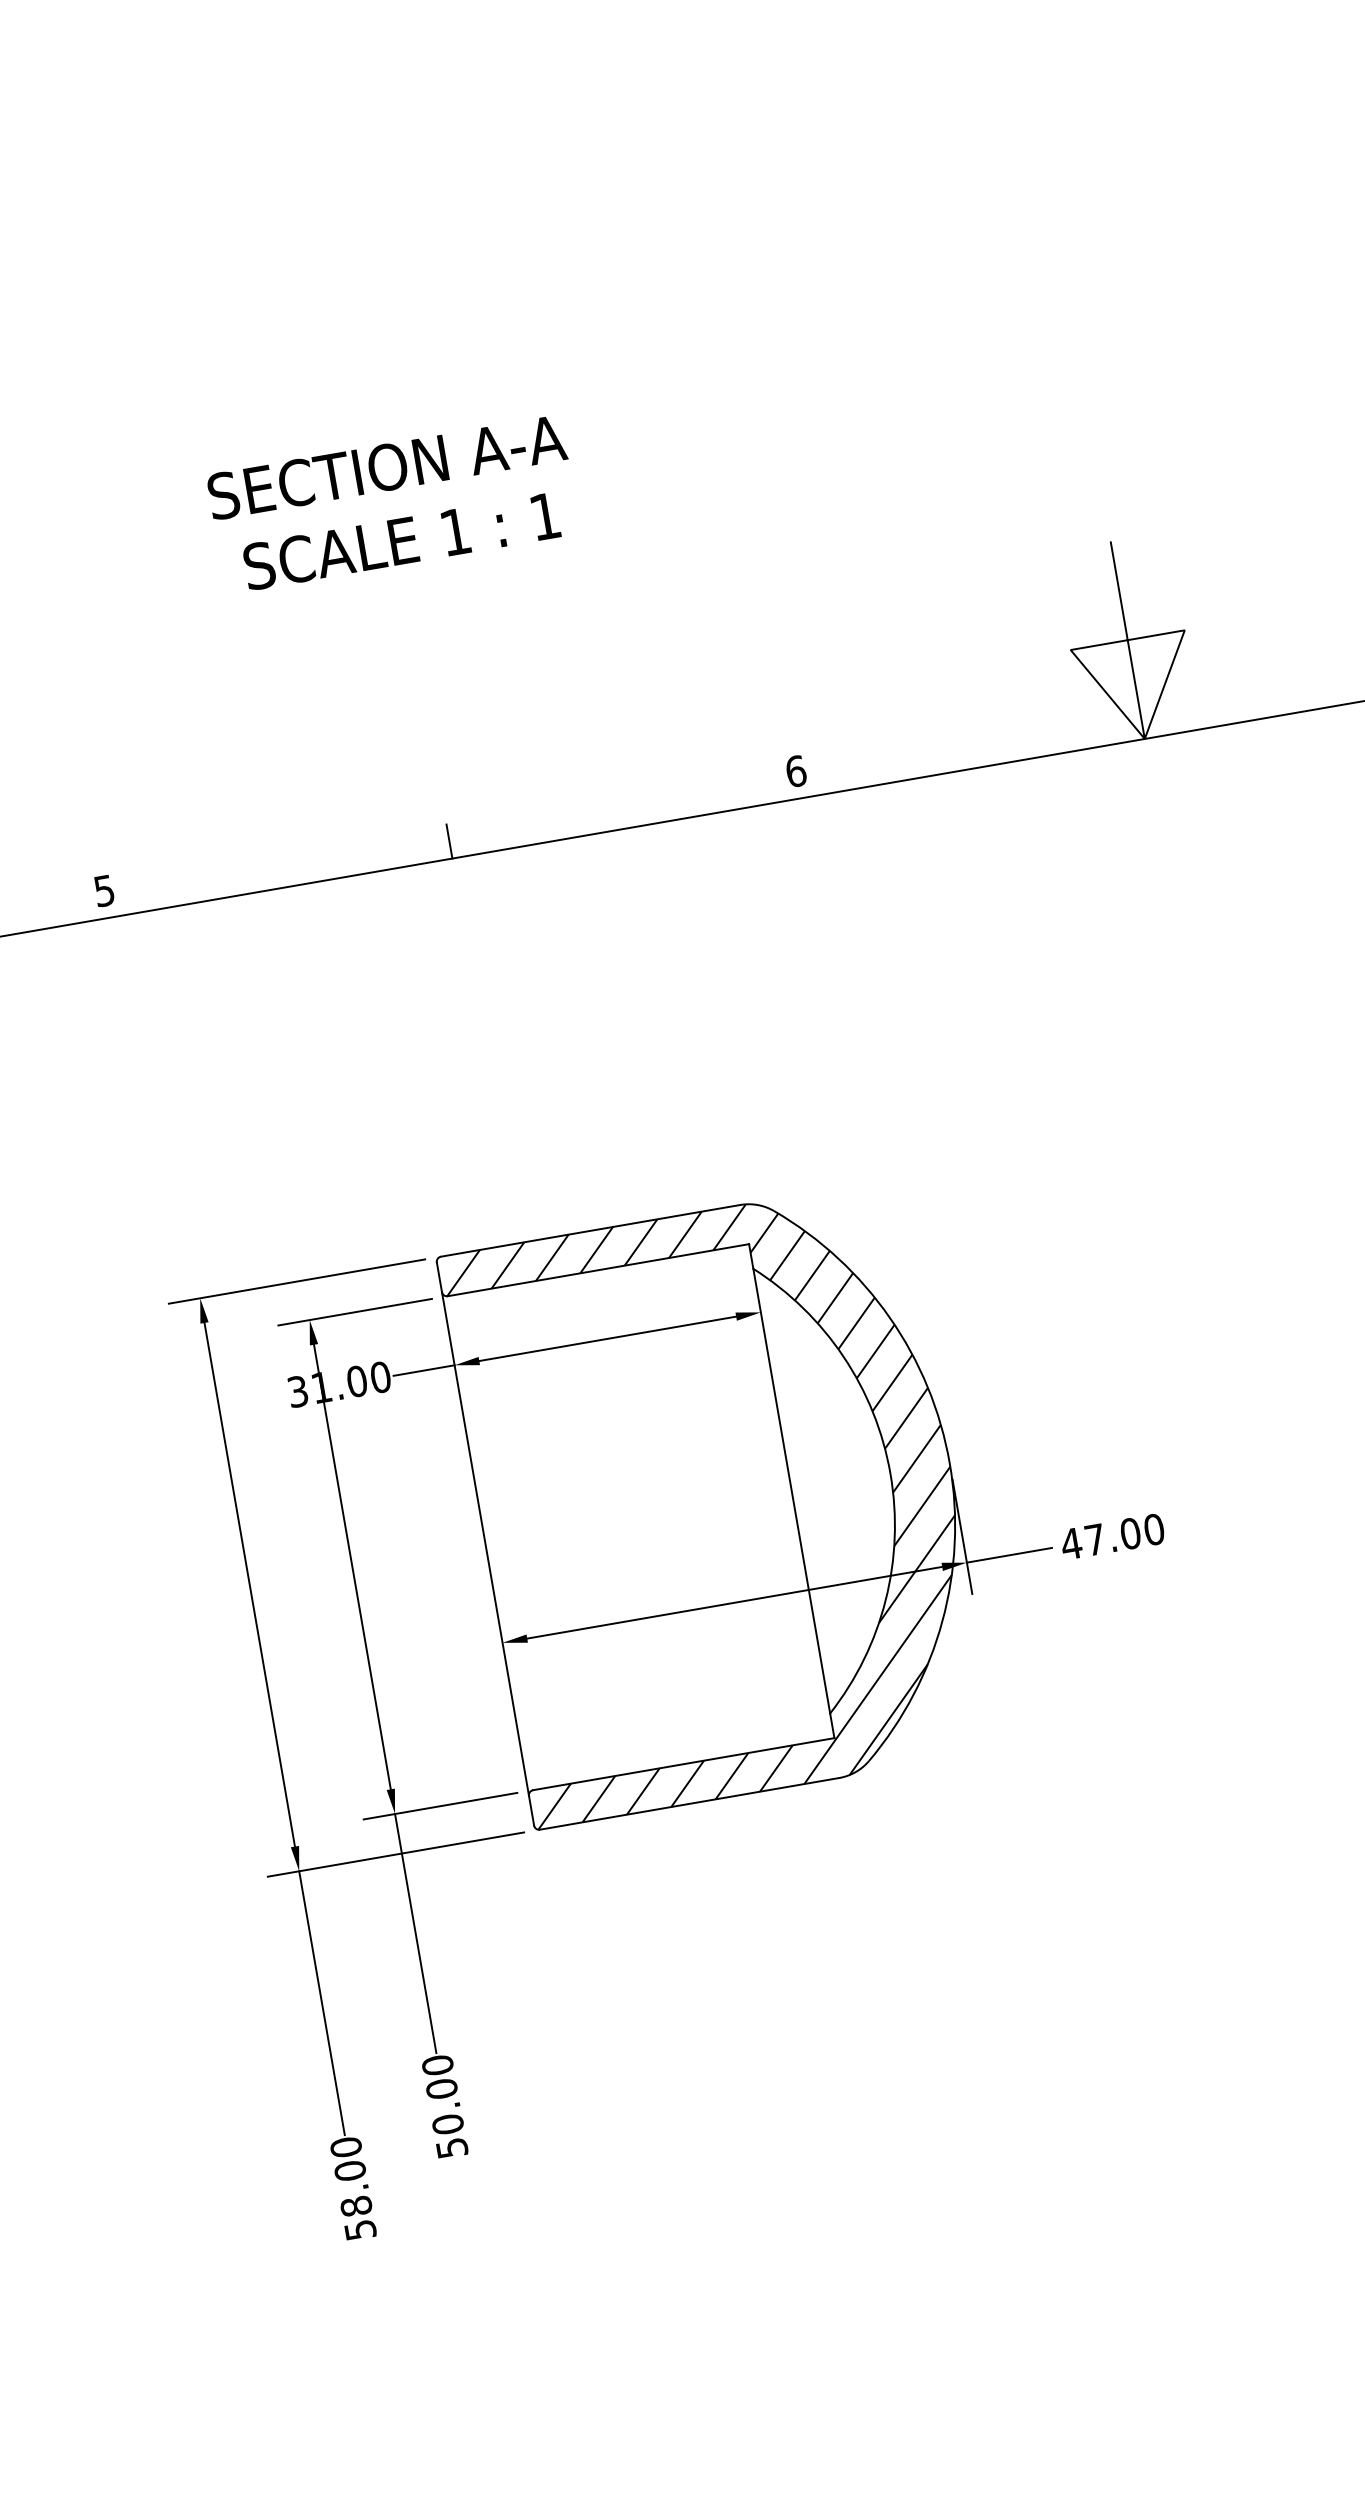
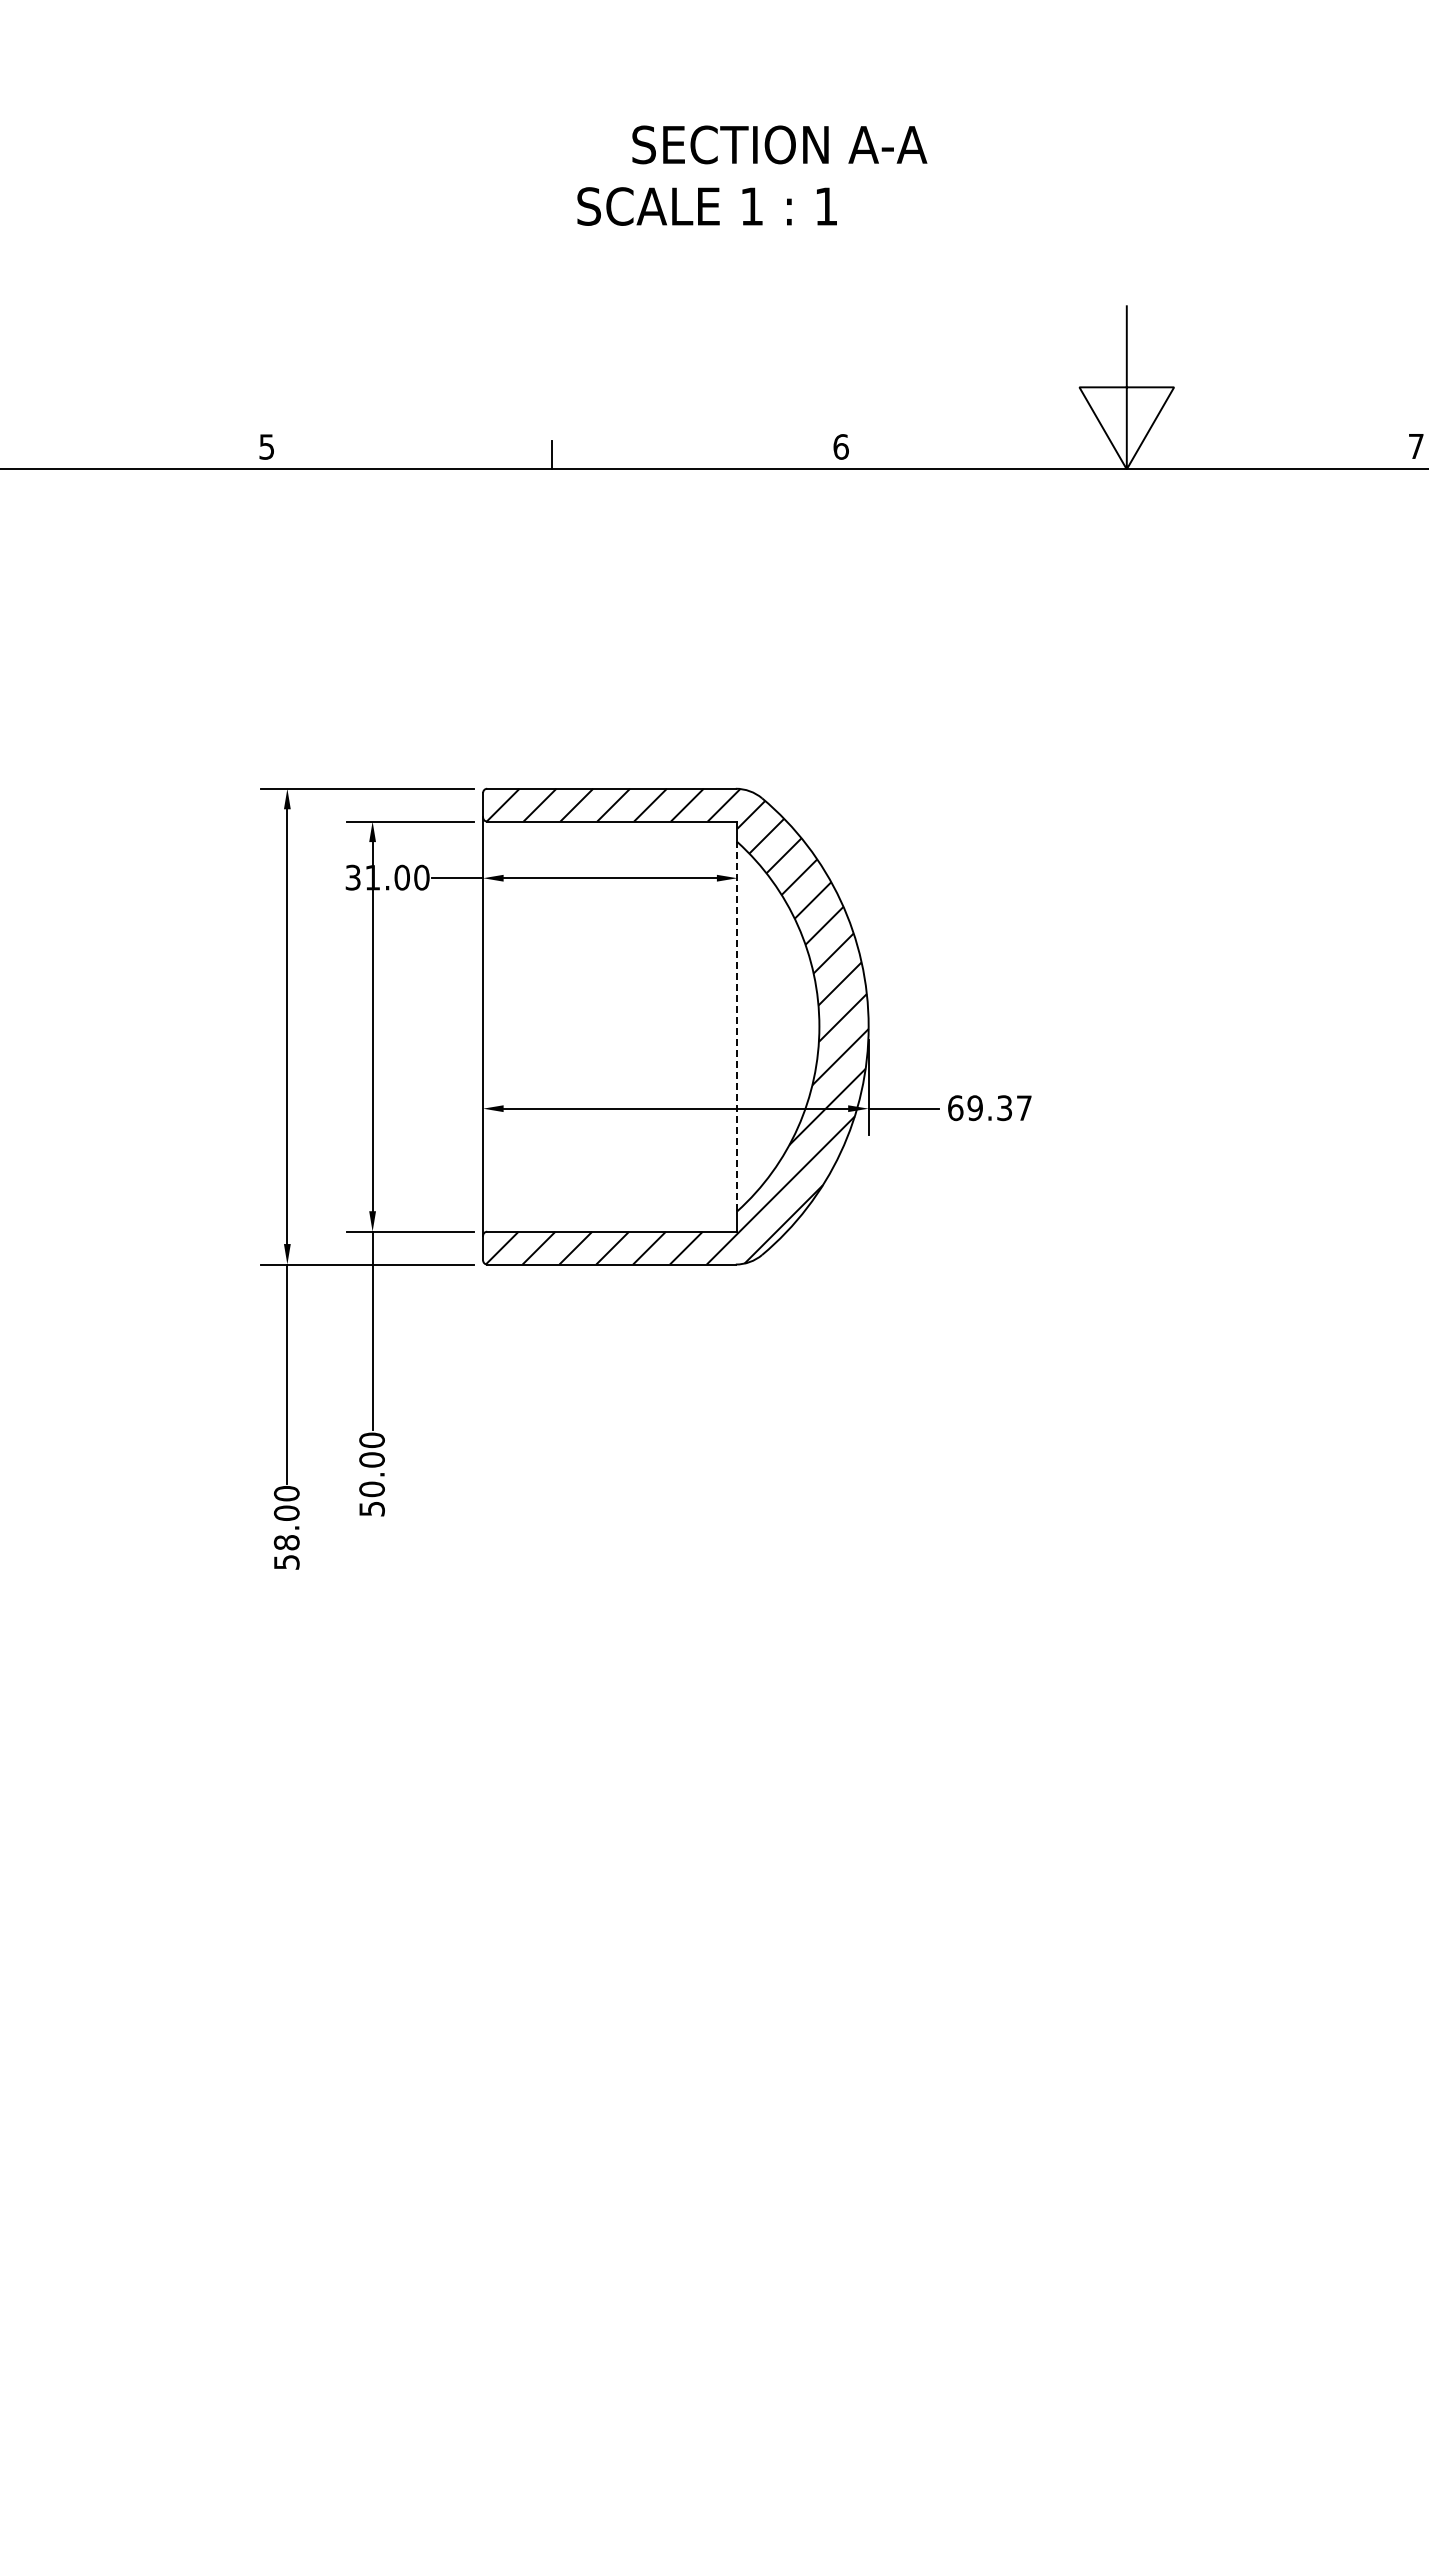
text: (386, 466) -> (779, 144), moved
text: (400, 541) -> (706, 206), moved
line: (791, 1490) -> (737, 1026), solid -> dashed
text: (1112, 1537) -> (989, 1108), 47.00 -> 69.37

